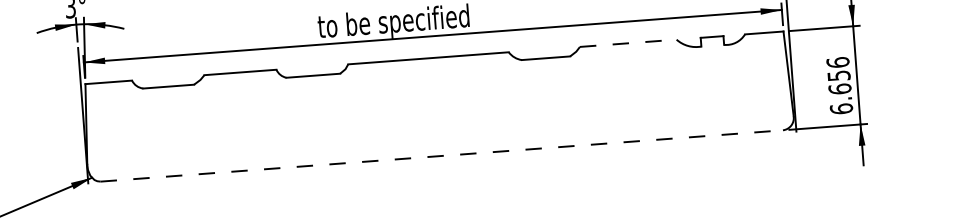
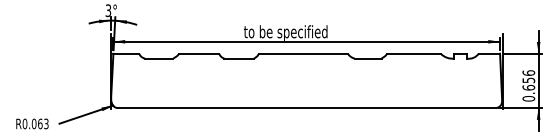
line: (628, 42) -> (414, 53), dashed -> solid
text: (840, 108) -> (528, 98), 6.656 -> 0.656
line: (441, 156) -> (306, 108), dashed -> solid

